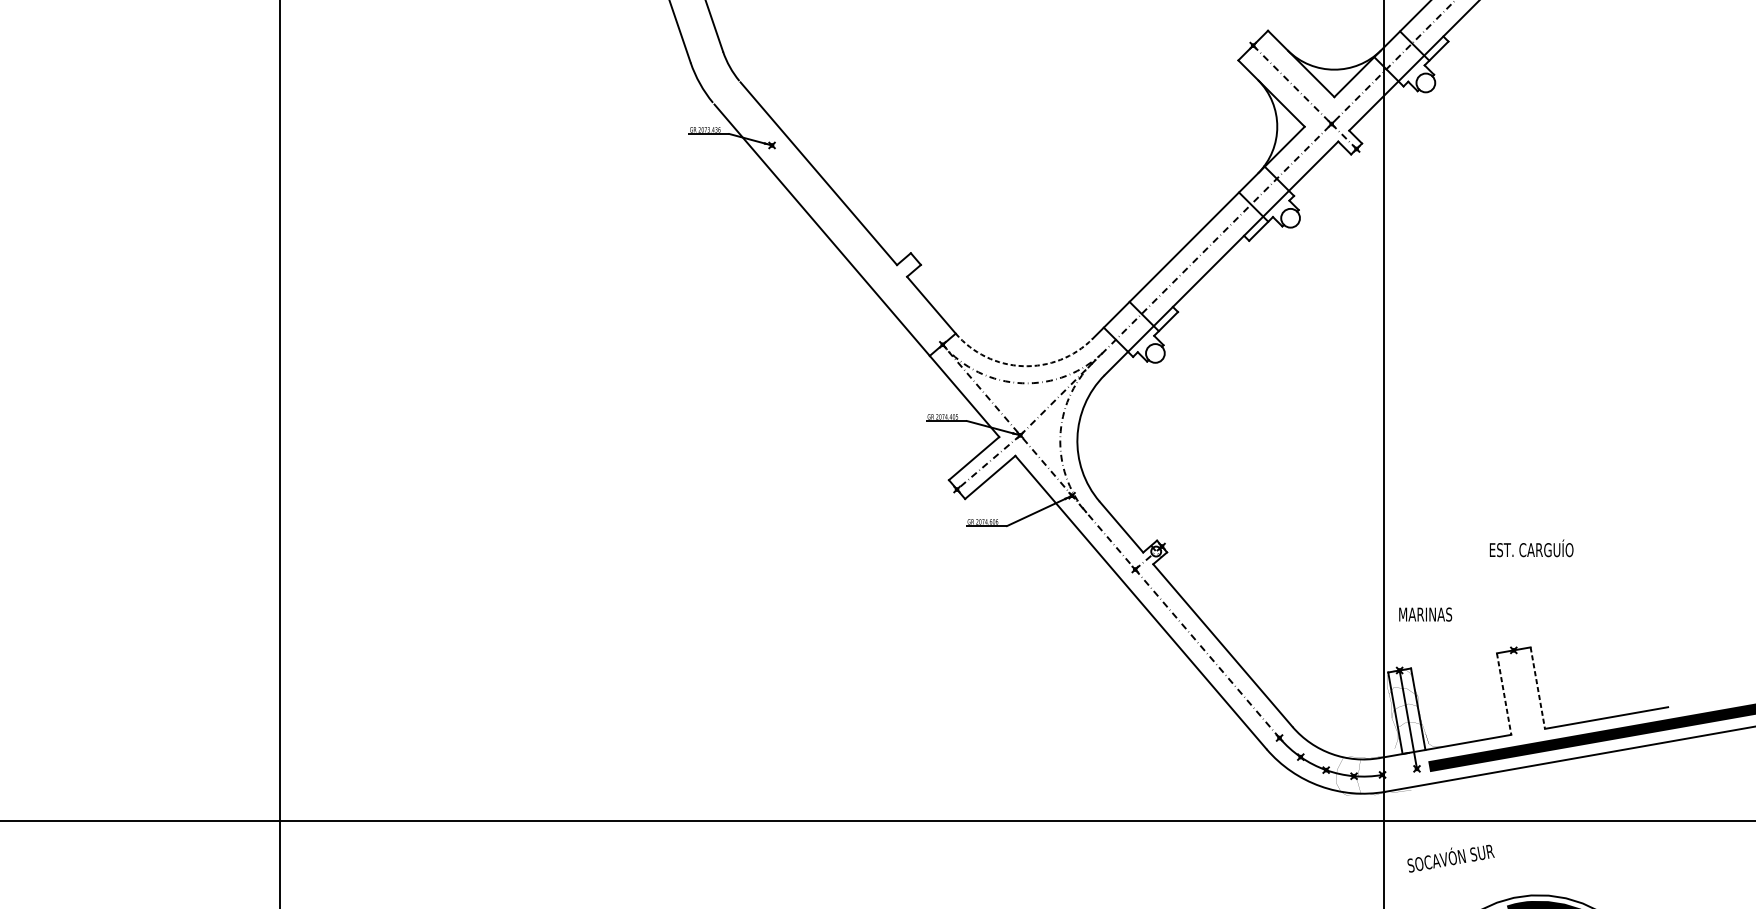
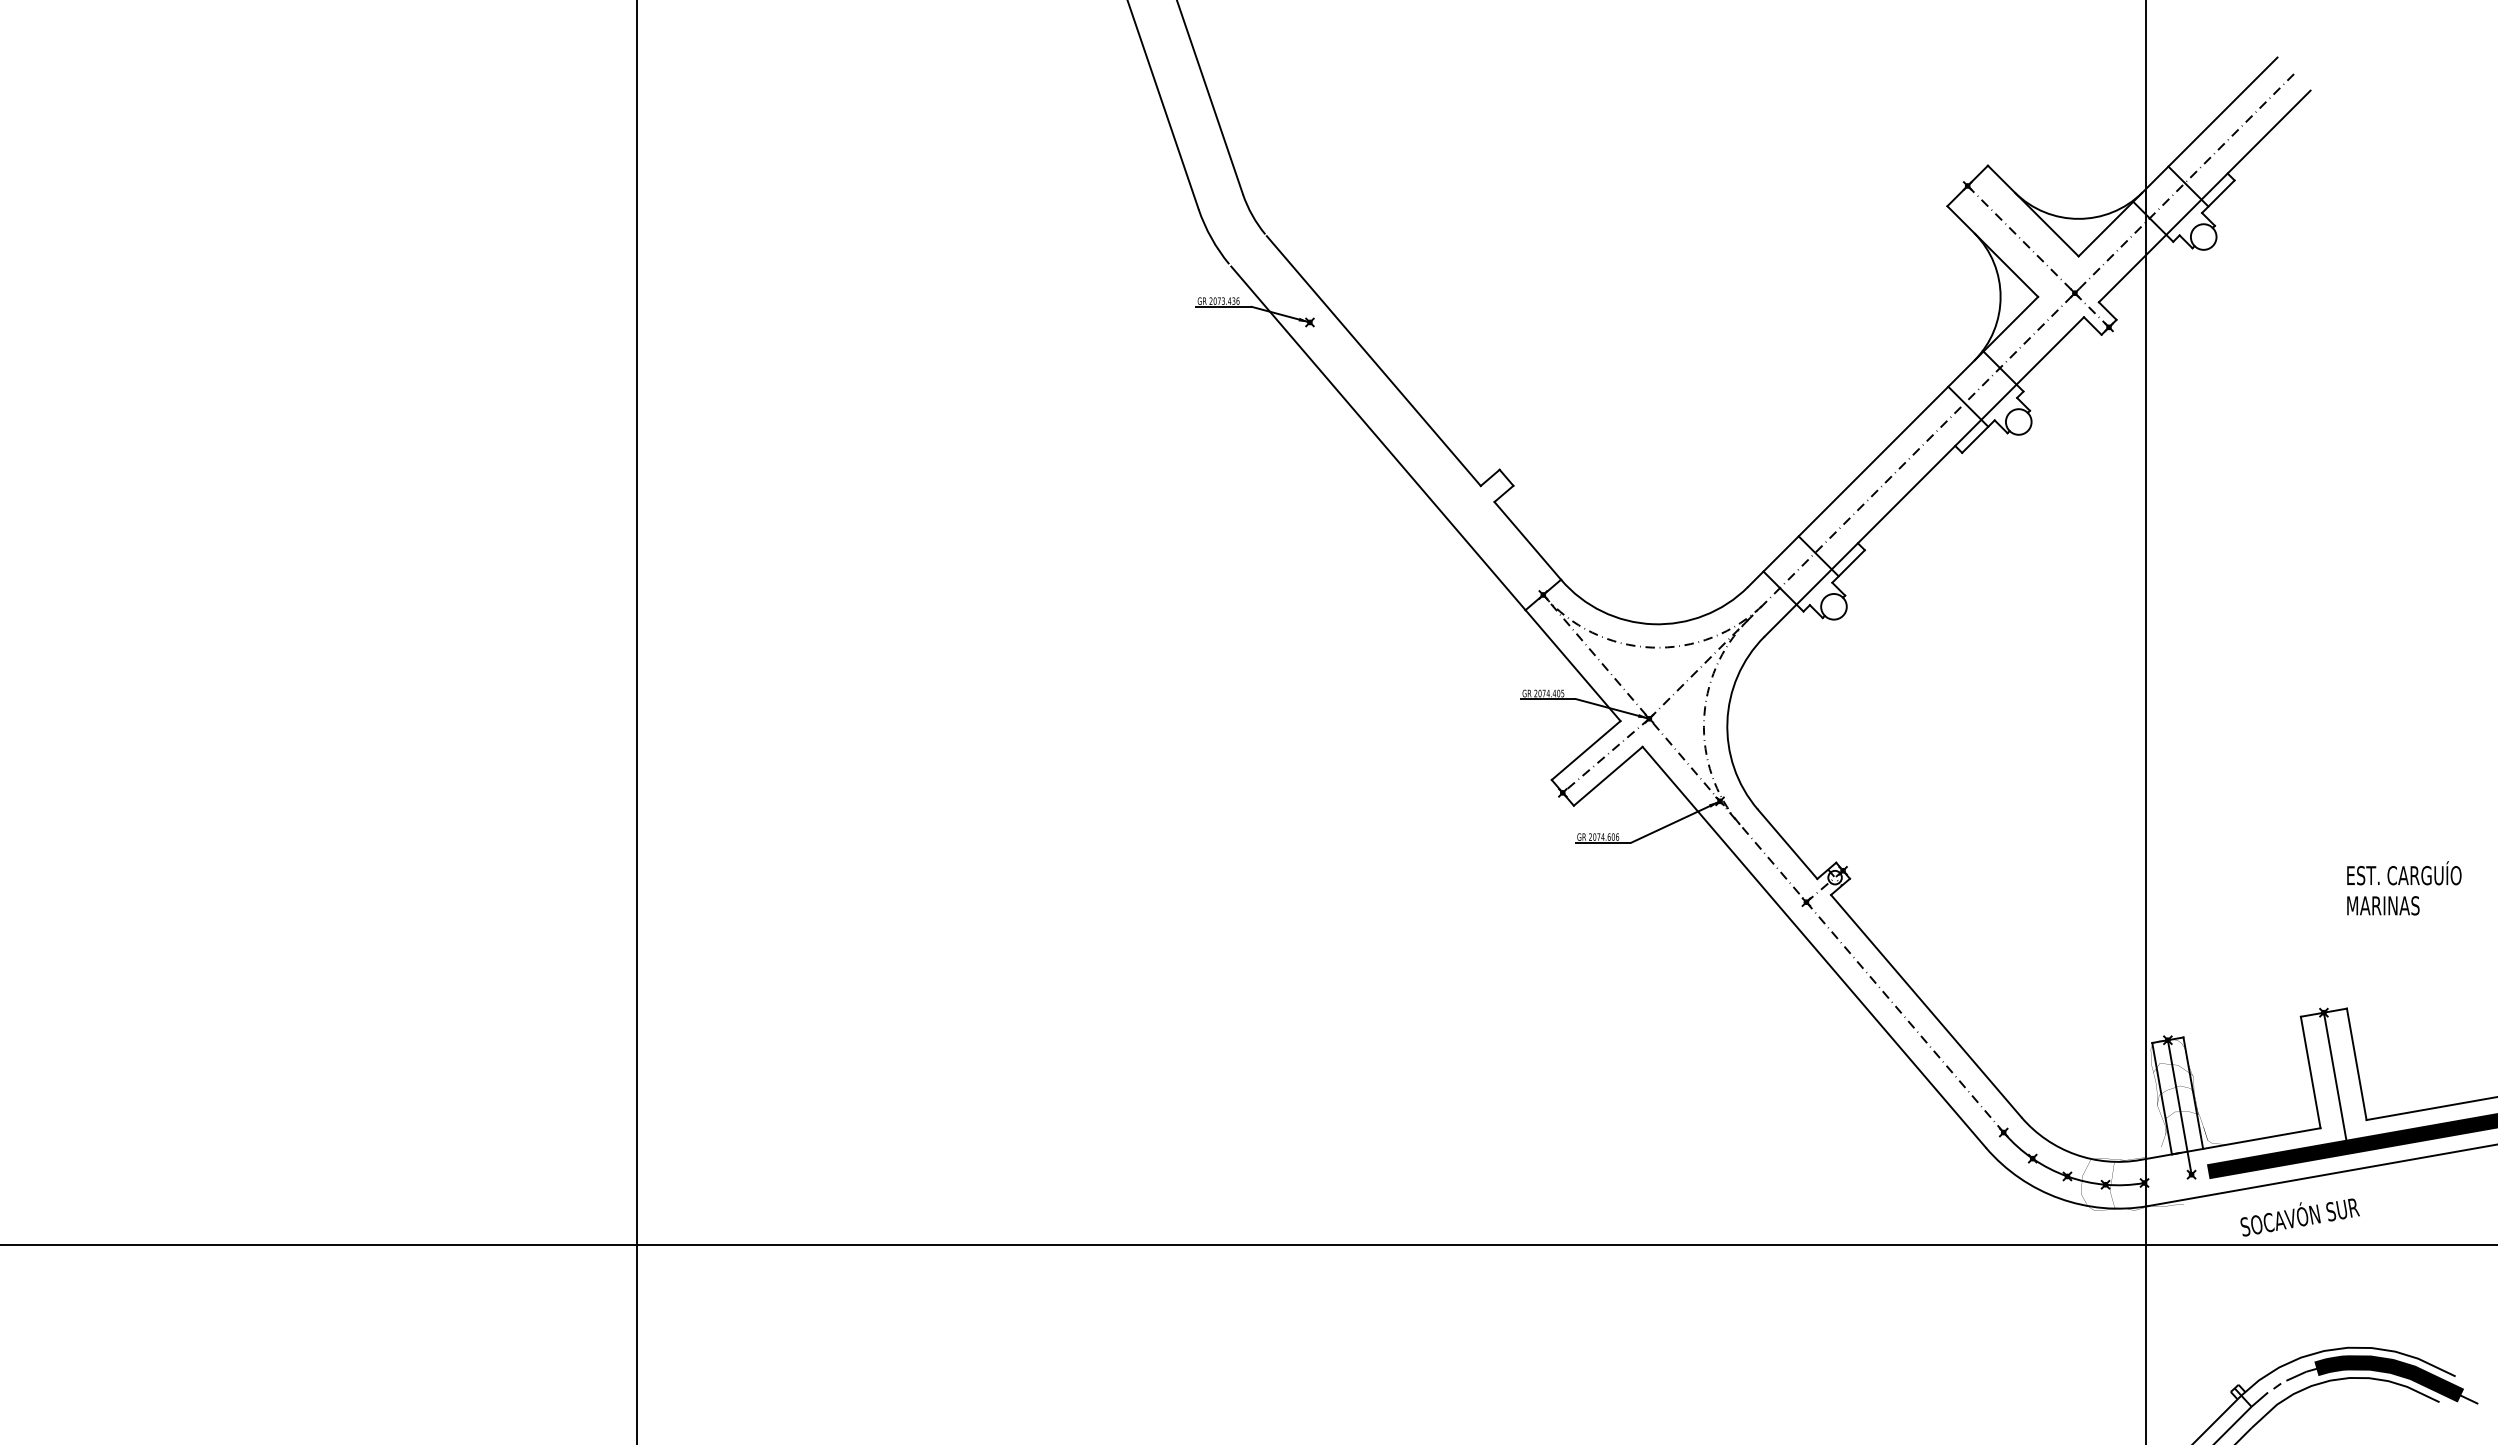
arc: (1023, 366) -> (1653, 624), dashed -> solid
text: (1531, 548) -> (2404, 873), moved
text: (1425, 614) -> (2383, 905), moved
line: (1537, 688) -> (2356, 1064), dashed -> solid
line: (1503, 694) -> (2310, 1072), dashed -> solid
line: (1522, 699) -> (2335, 1079), added
text: (1450, 858) -> (2299, 1217), moved

